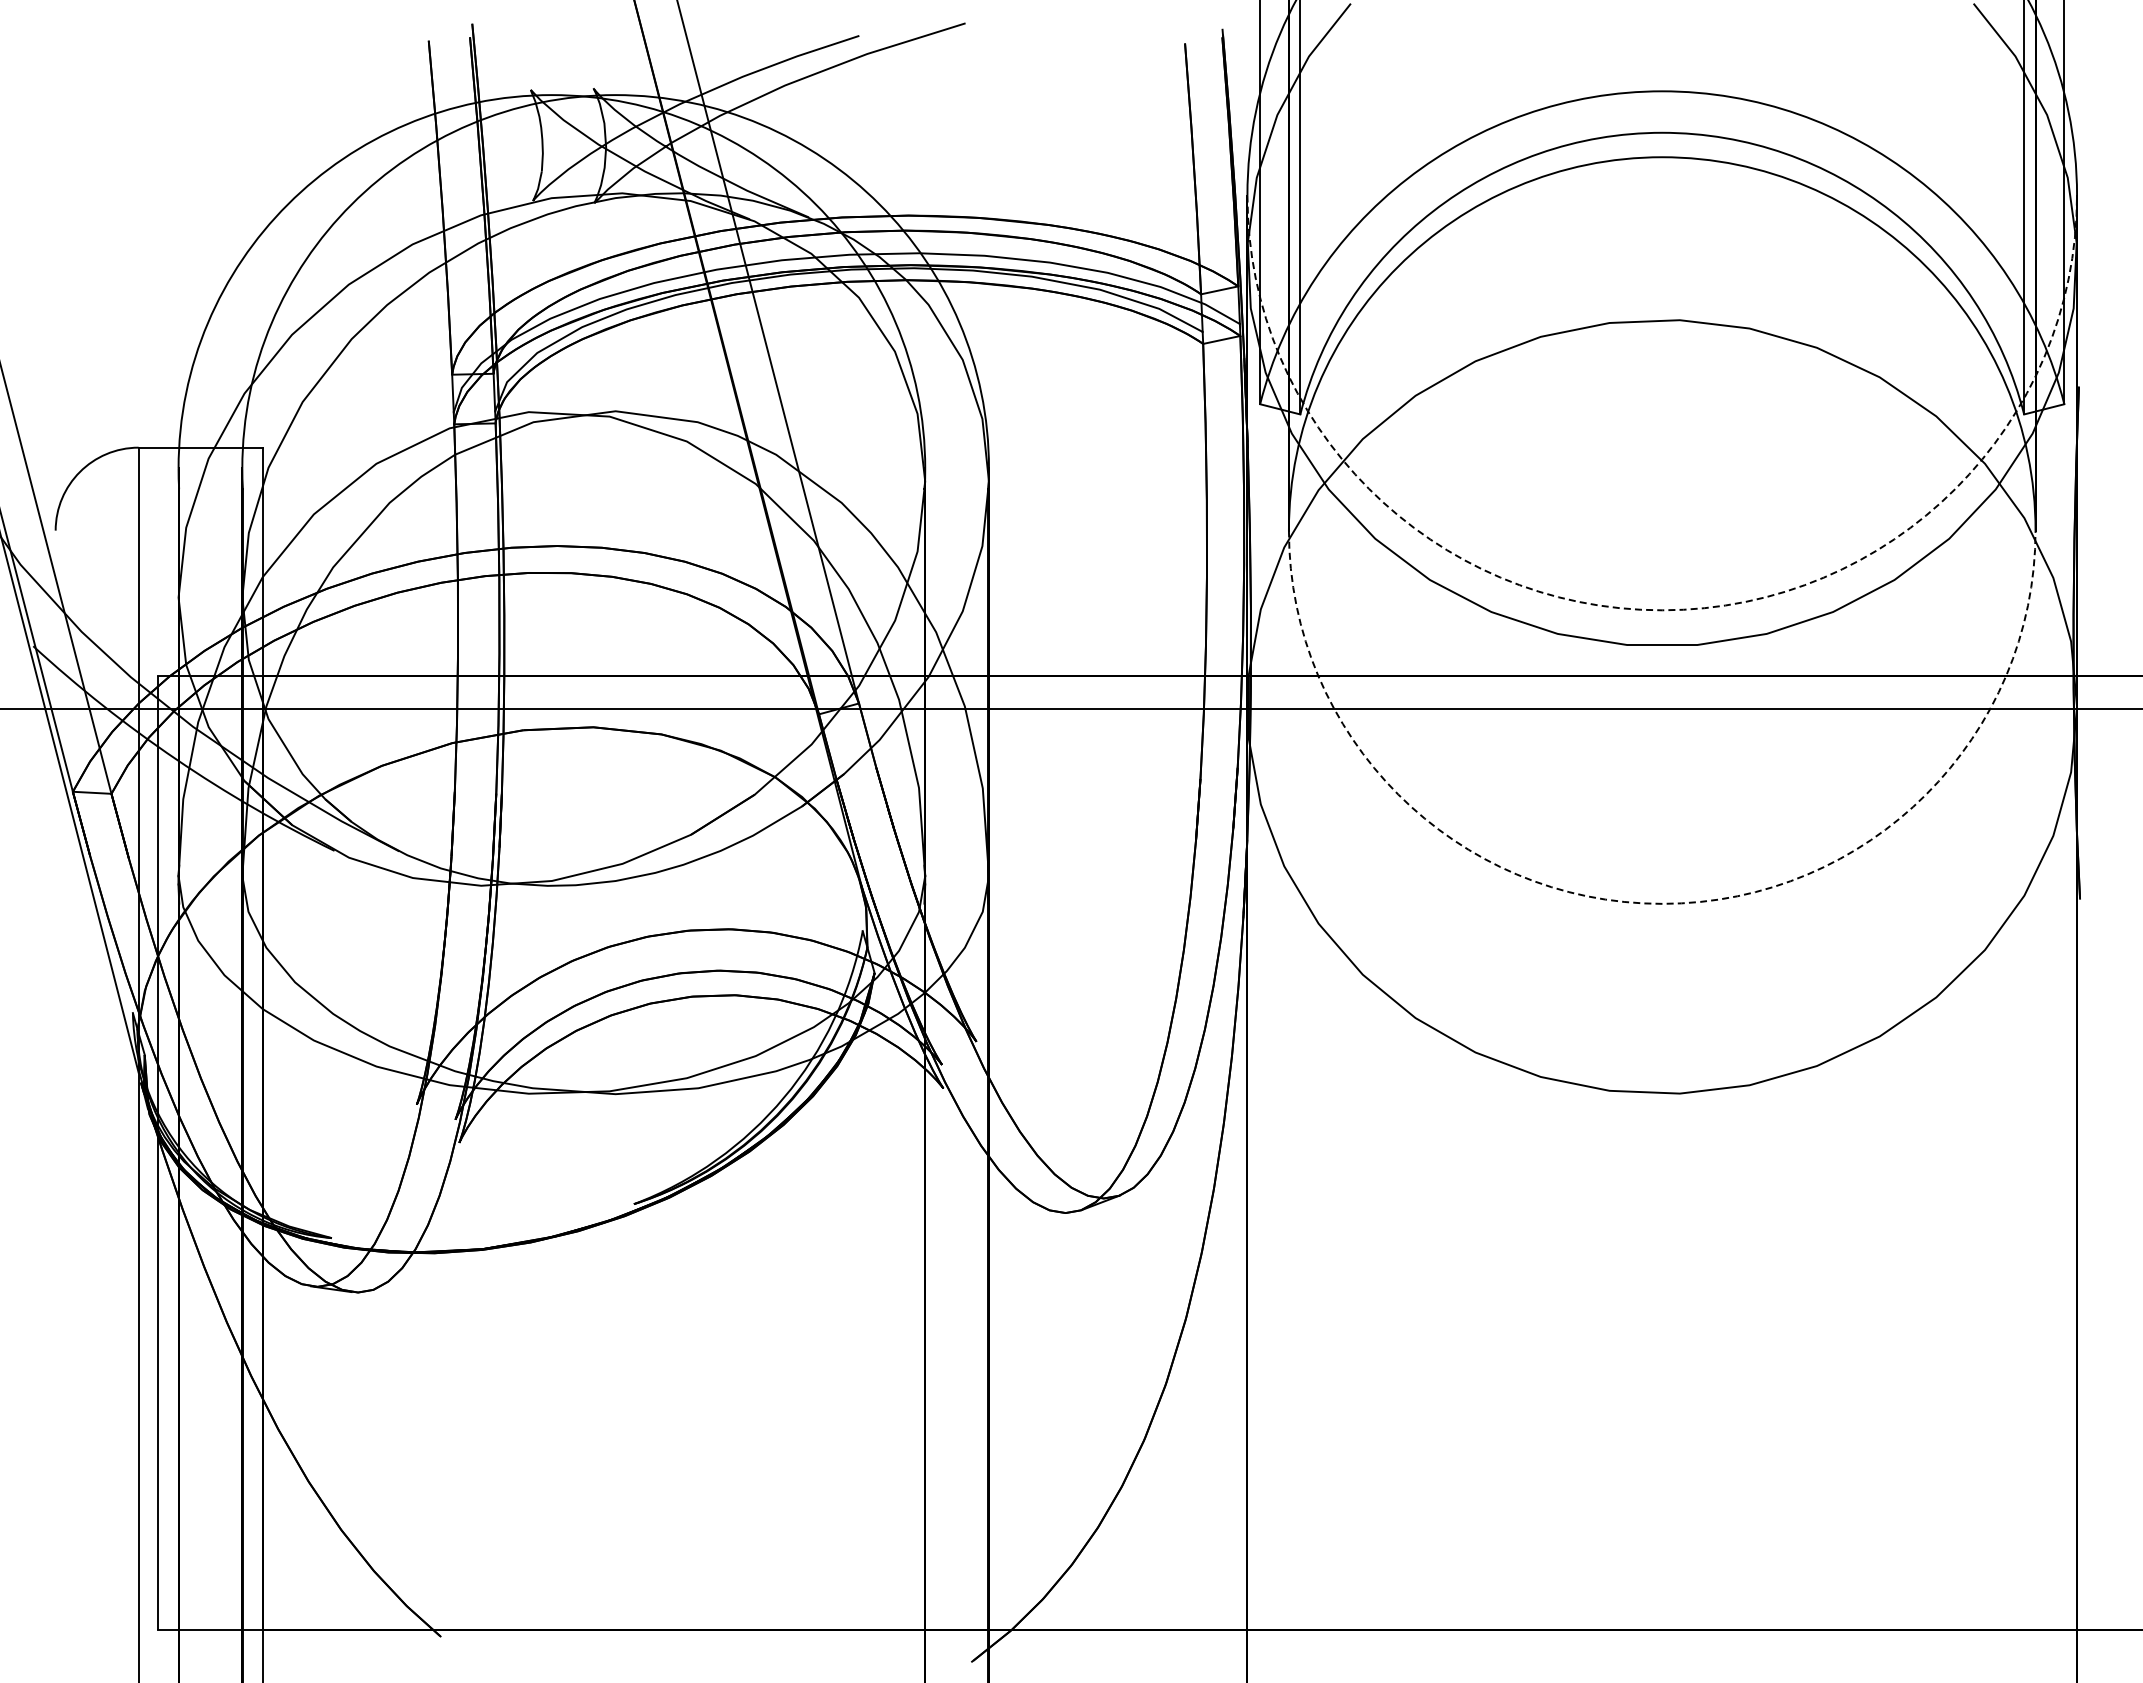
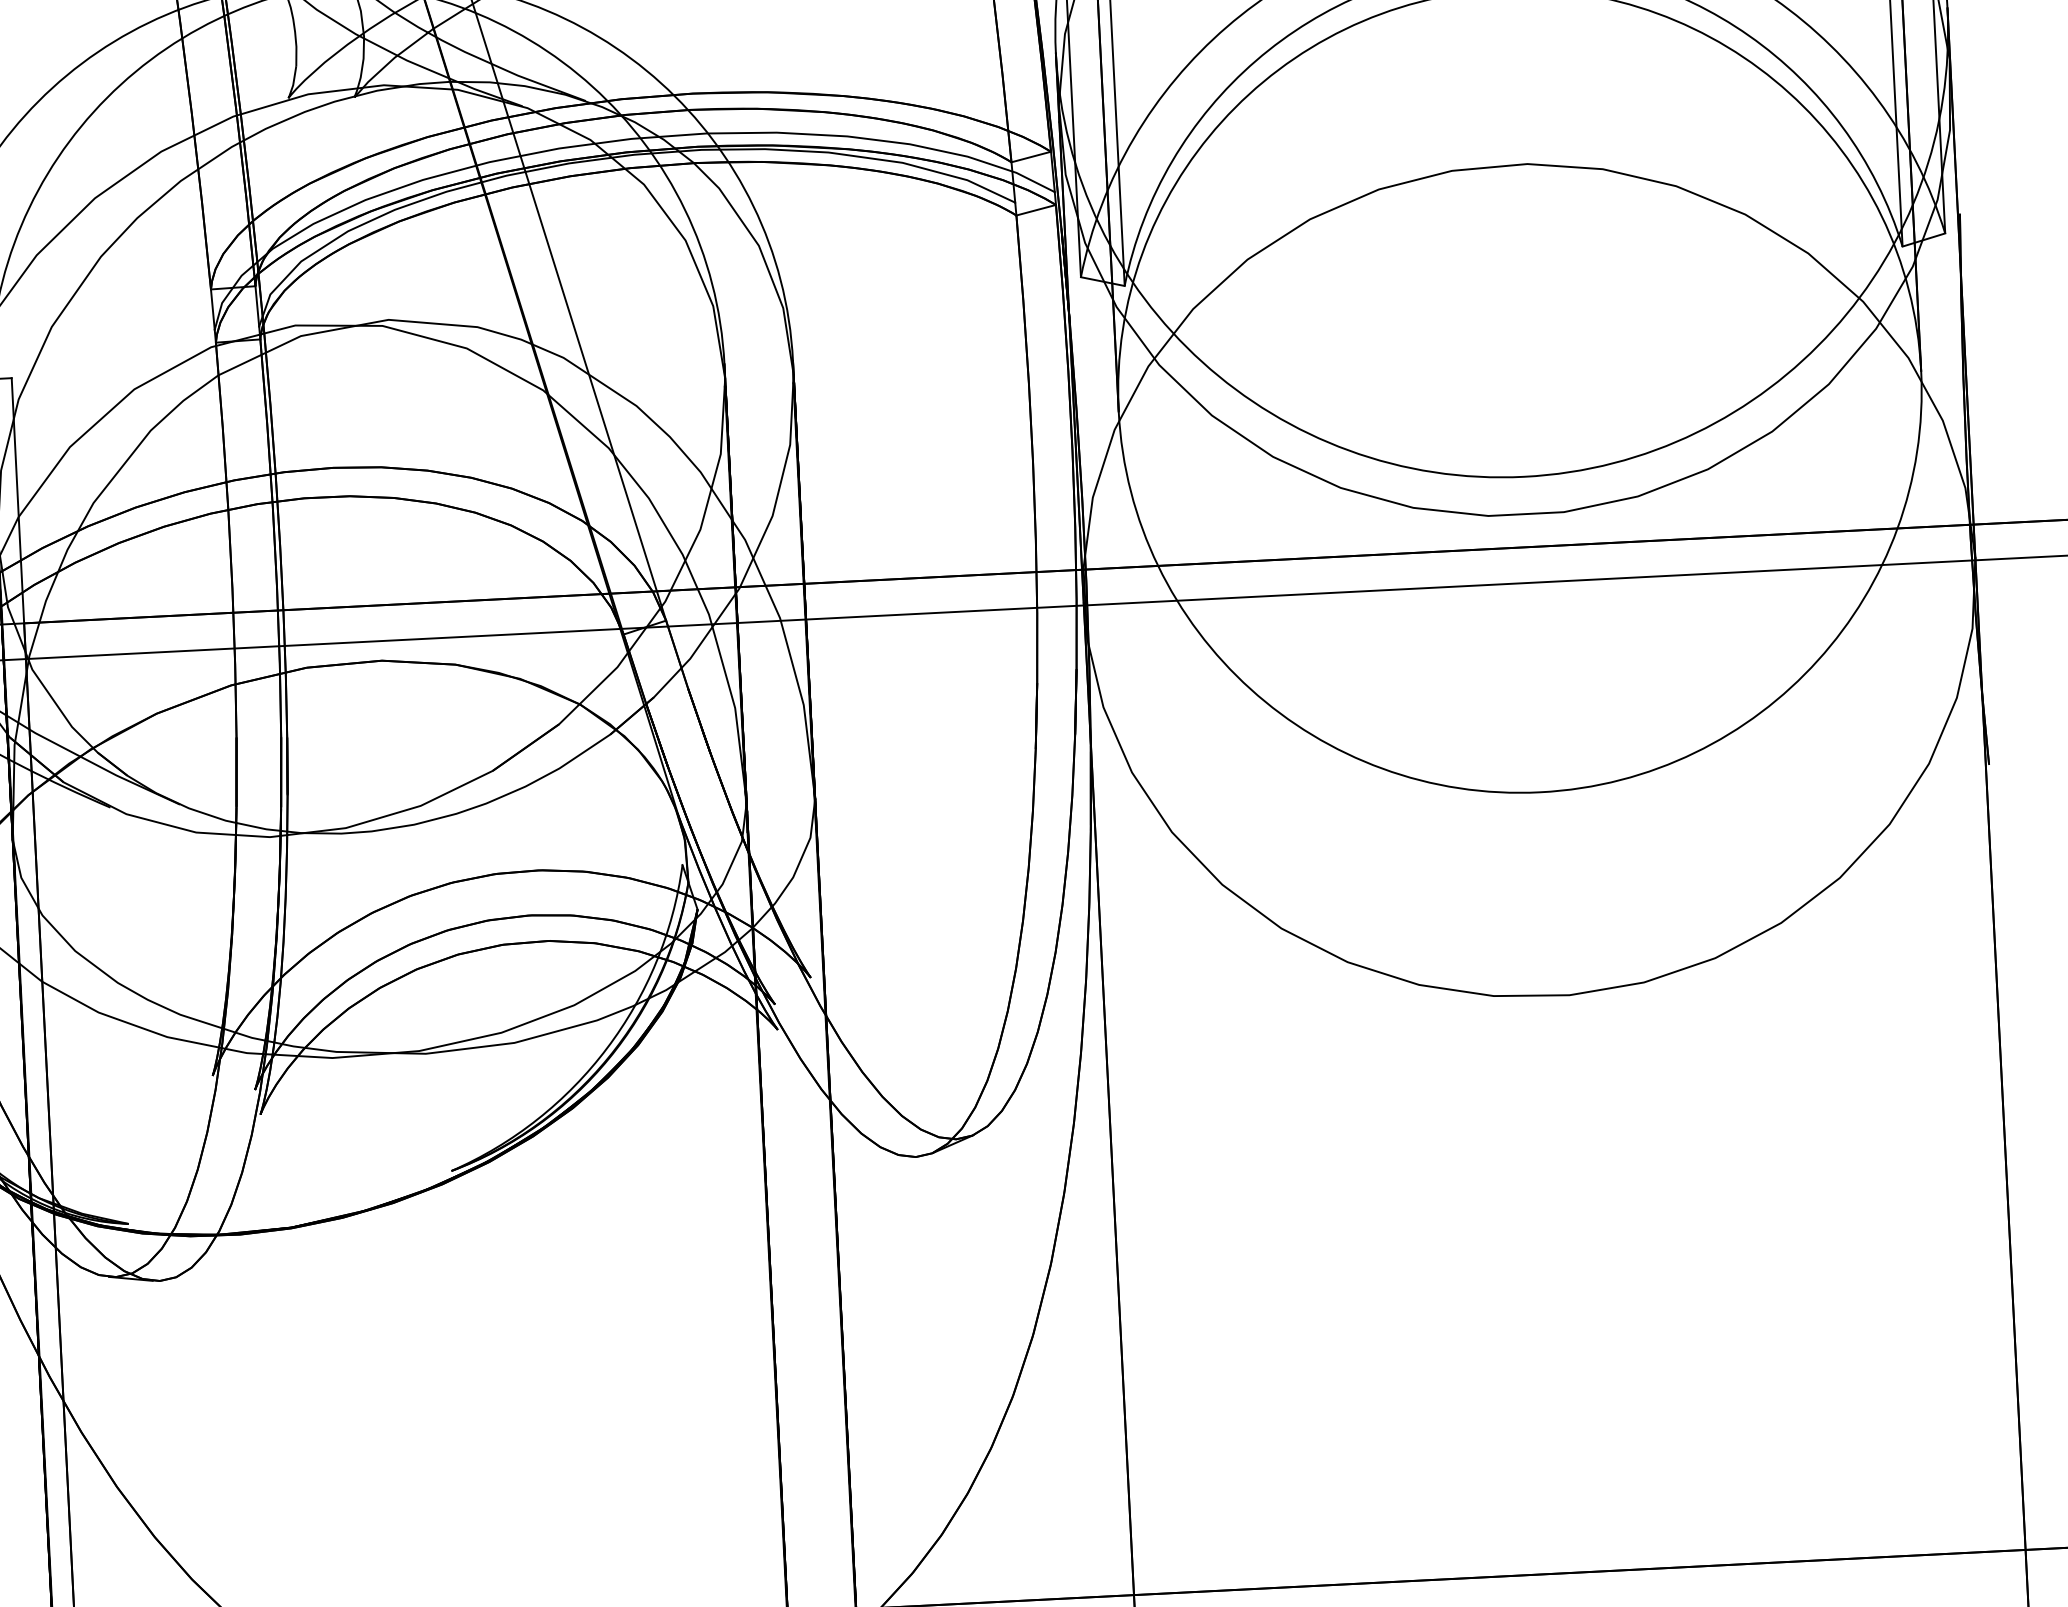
arc: (1662, 610) -> (1524, 476), dashed -> solid
arc: (1662, 903) -> (1540, 791), dashed -> solid

